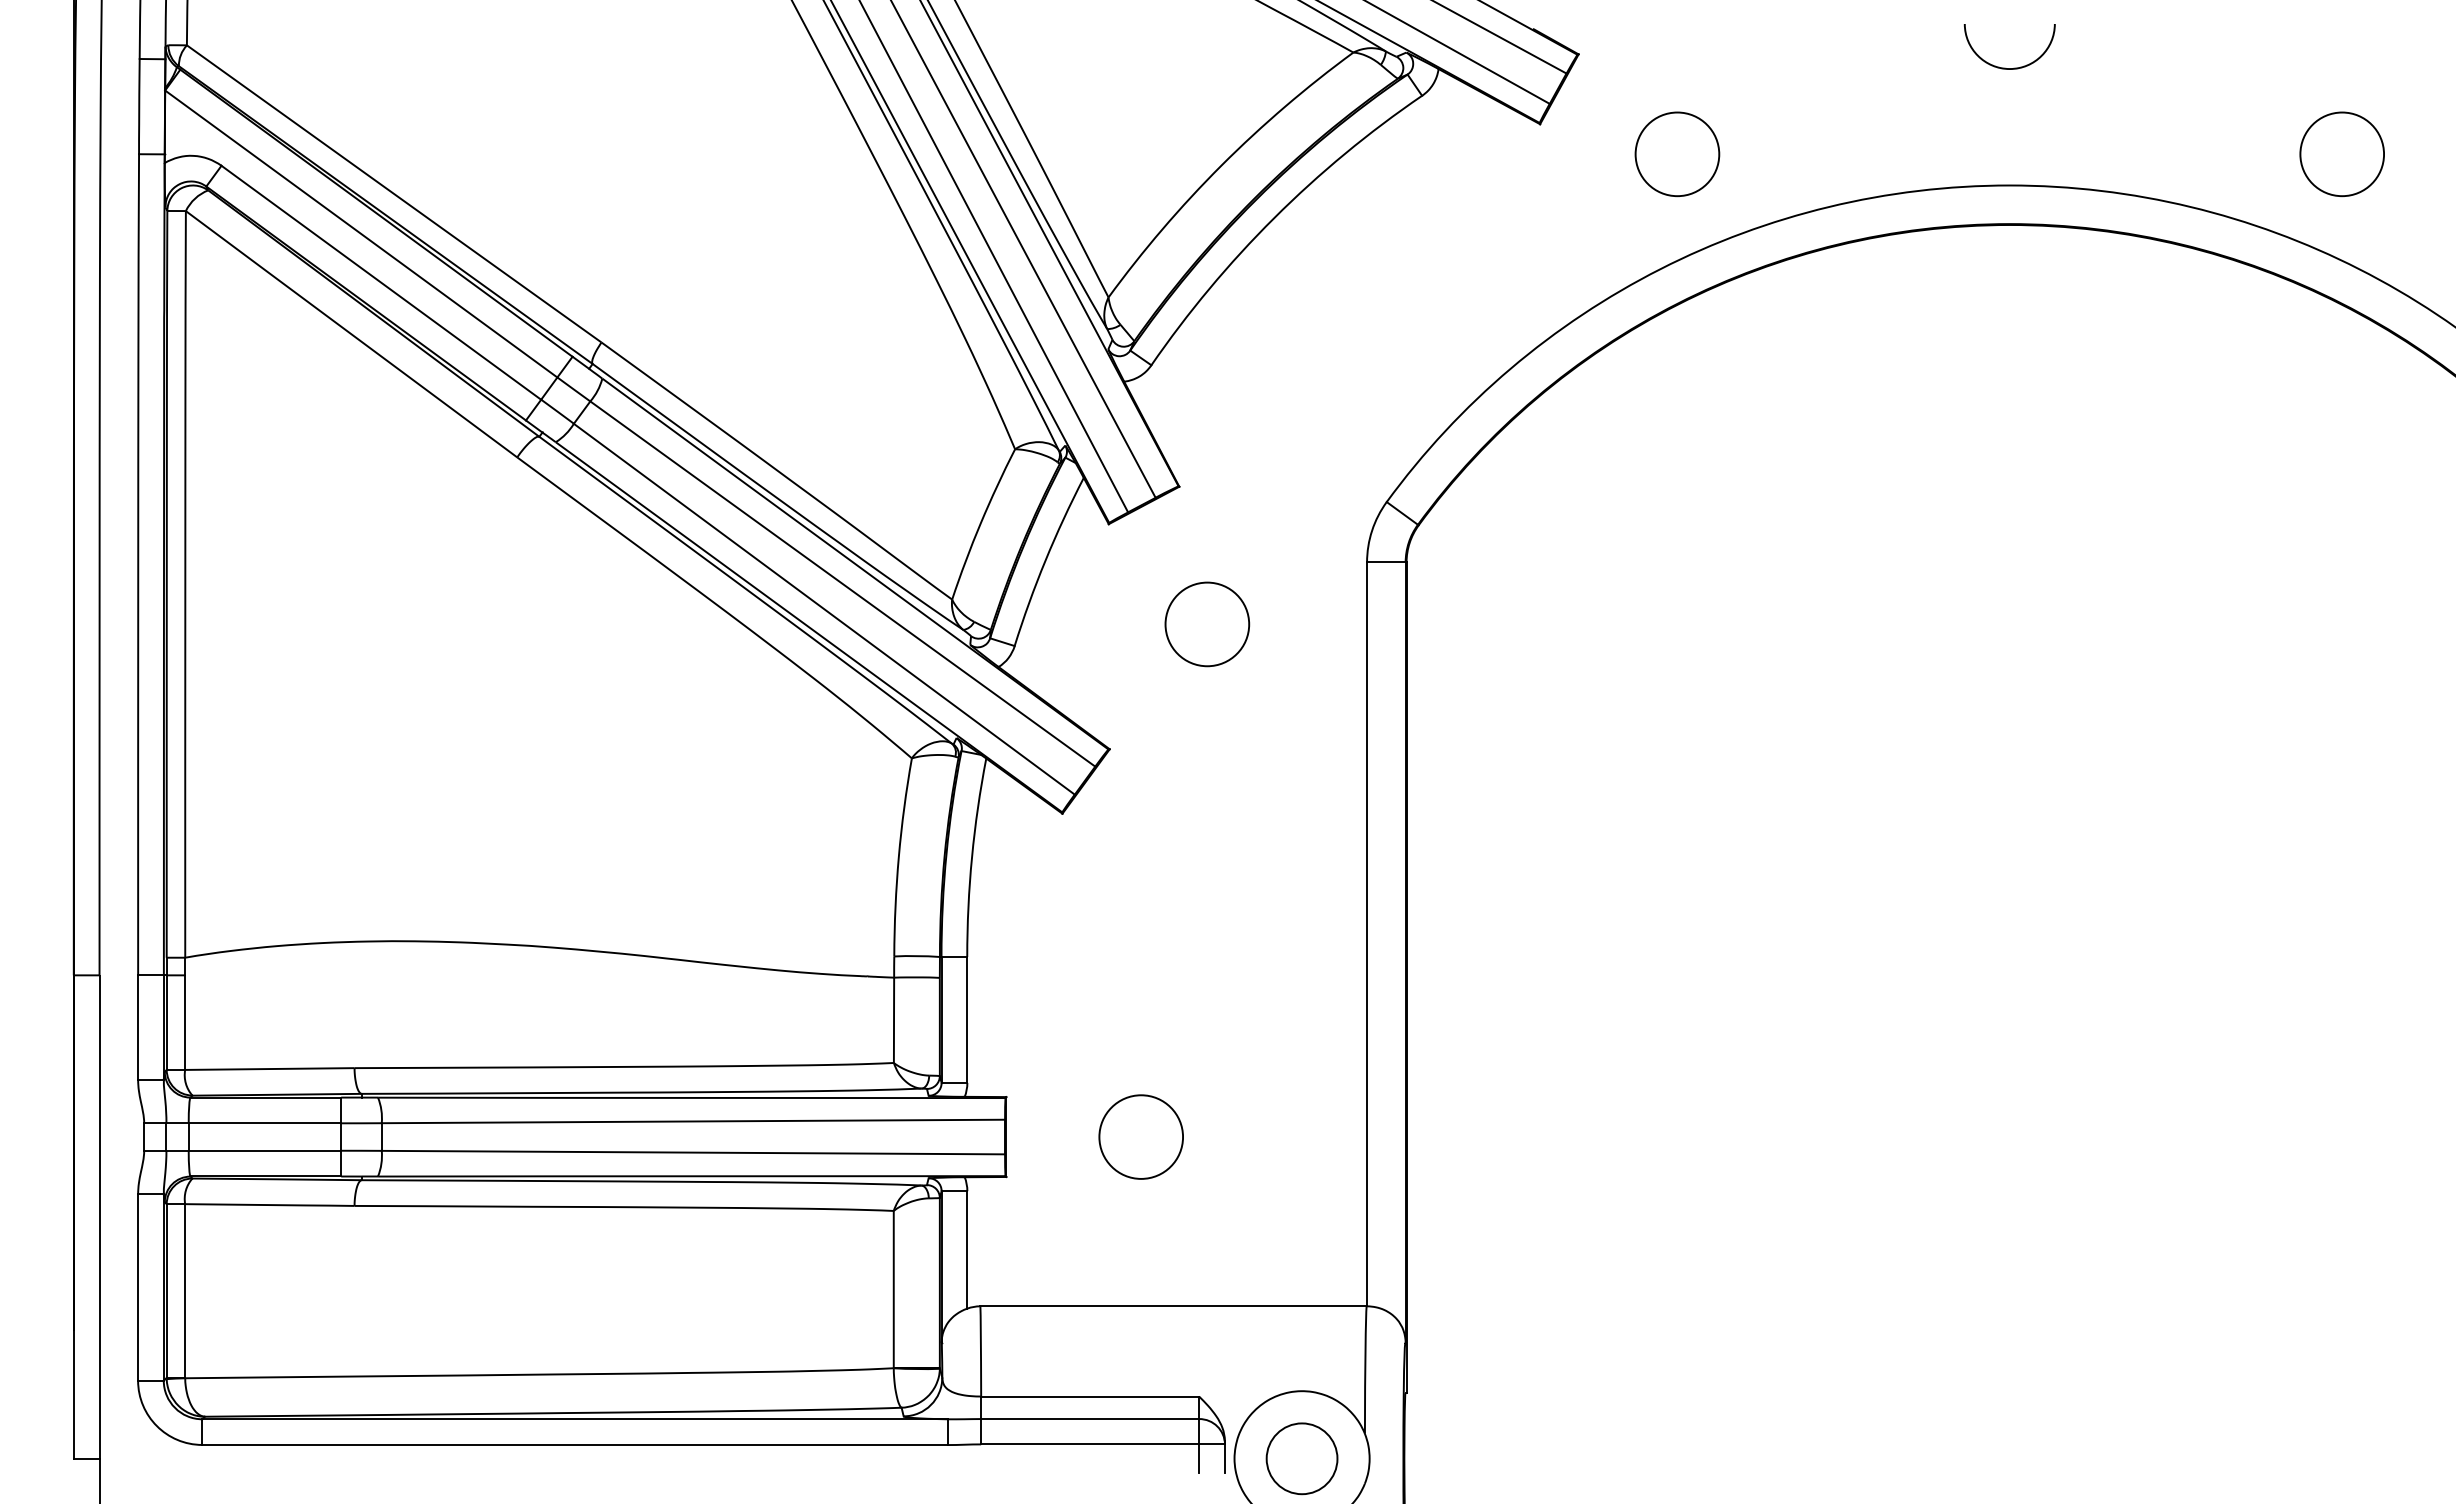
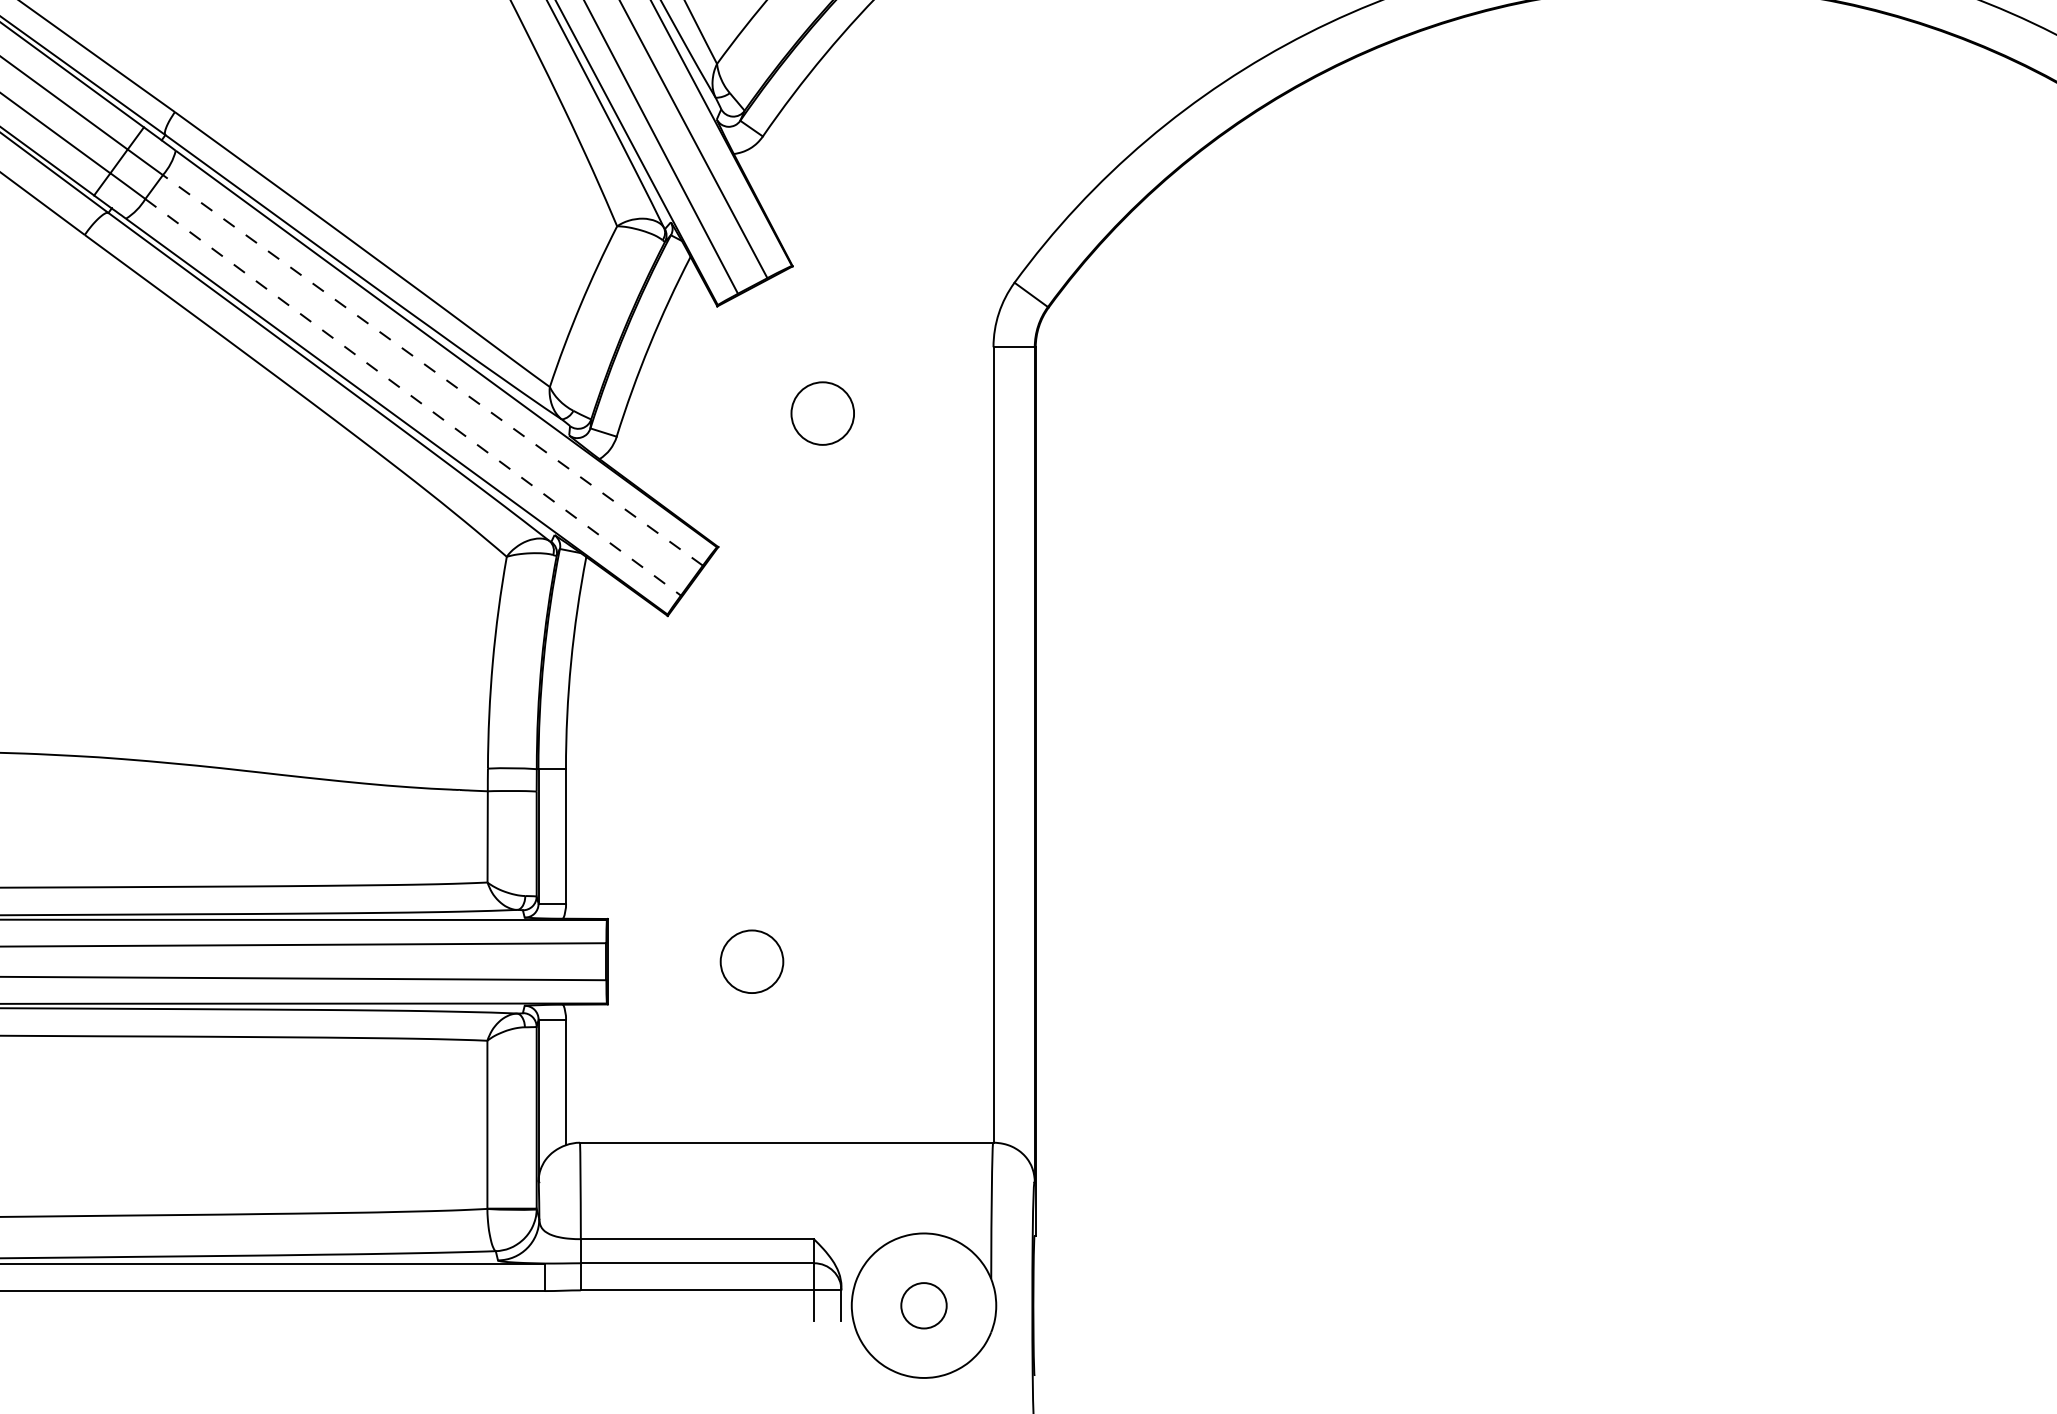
line: (842, 584) -> (432, 370), solid -> dashed
line: (824, 609) -> (413, 397), solid -> dashed
circle: (1207, 624) -> (822, 413), size x0.7
circle: (1141, 1136) -> (752, 961), size x0.7
circle: (1301, 1458) -> (923, 1305), size x0.6

